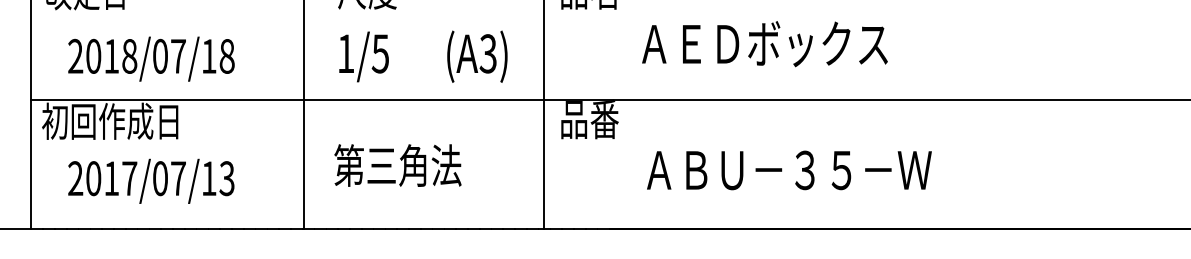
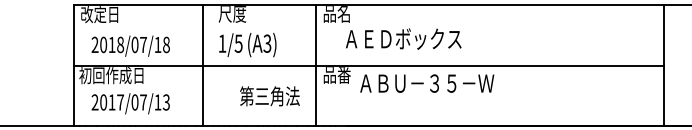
text: (764, 42) -> (403, 38), moved
text: (477, 57) -> (262, 45), moved
text: (397, 165) -> (269, 96), moved
text: (789, 170) -> (427, 83), moved

